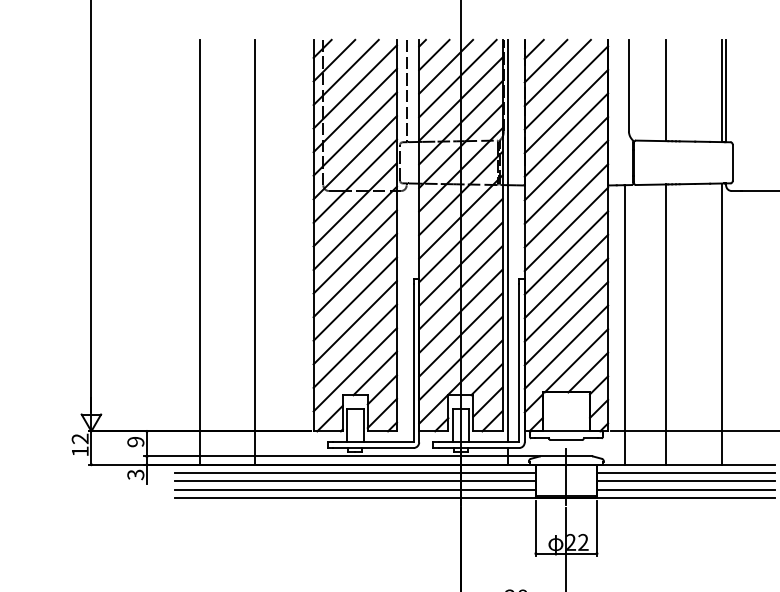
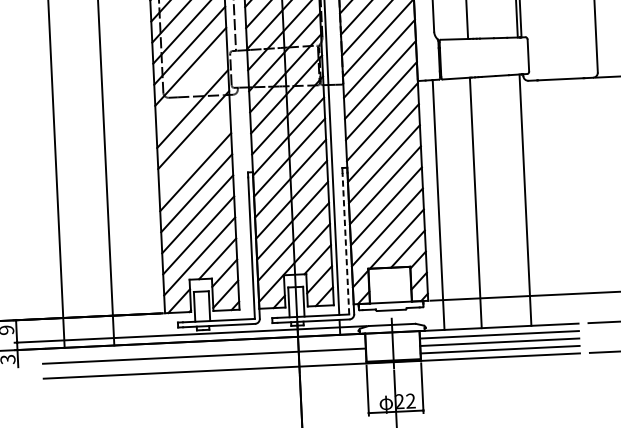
line: (354, 180) -> (190, 87), removed
line: (354, 251) -> (193, 150), removed
line: (519, 362) -> (346, 243), solid -> dashed
line: (354, 473) -> (203, 349), removed
line: (354, 489) -> (204, 363), removed

